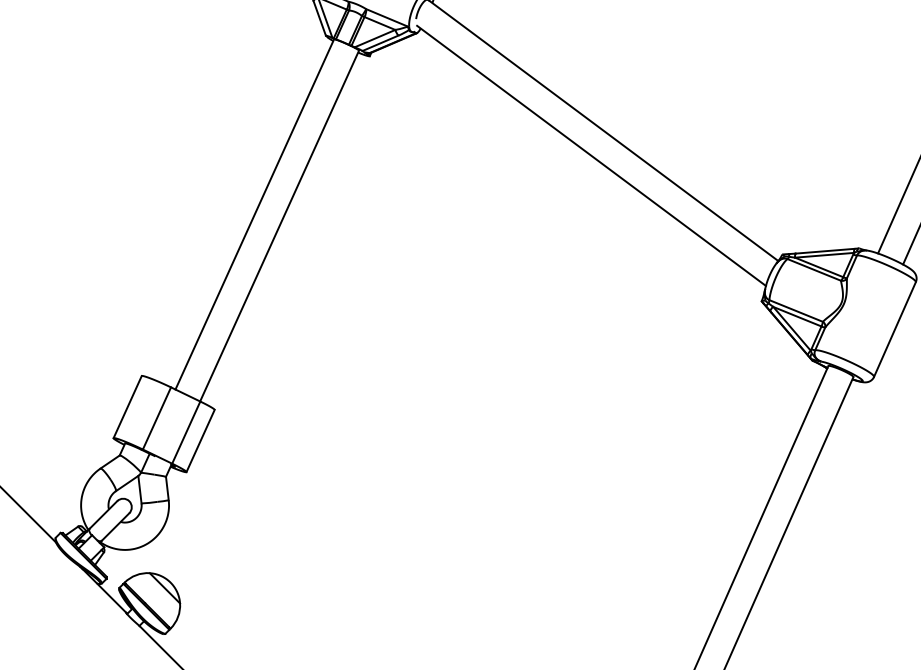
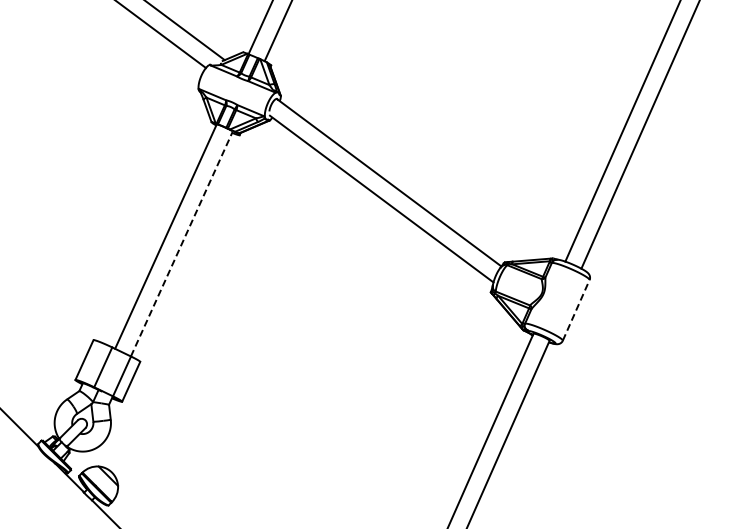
line: (280, 225) -> (182, 243), solid -> dashed
line: (895, 328) -> (576, 309), solid -> dashed

